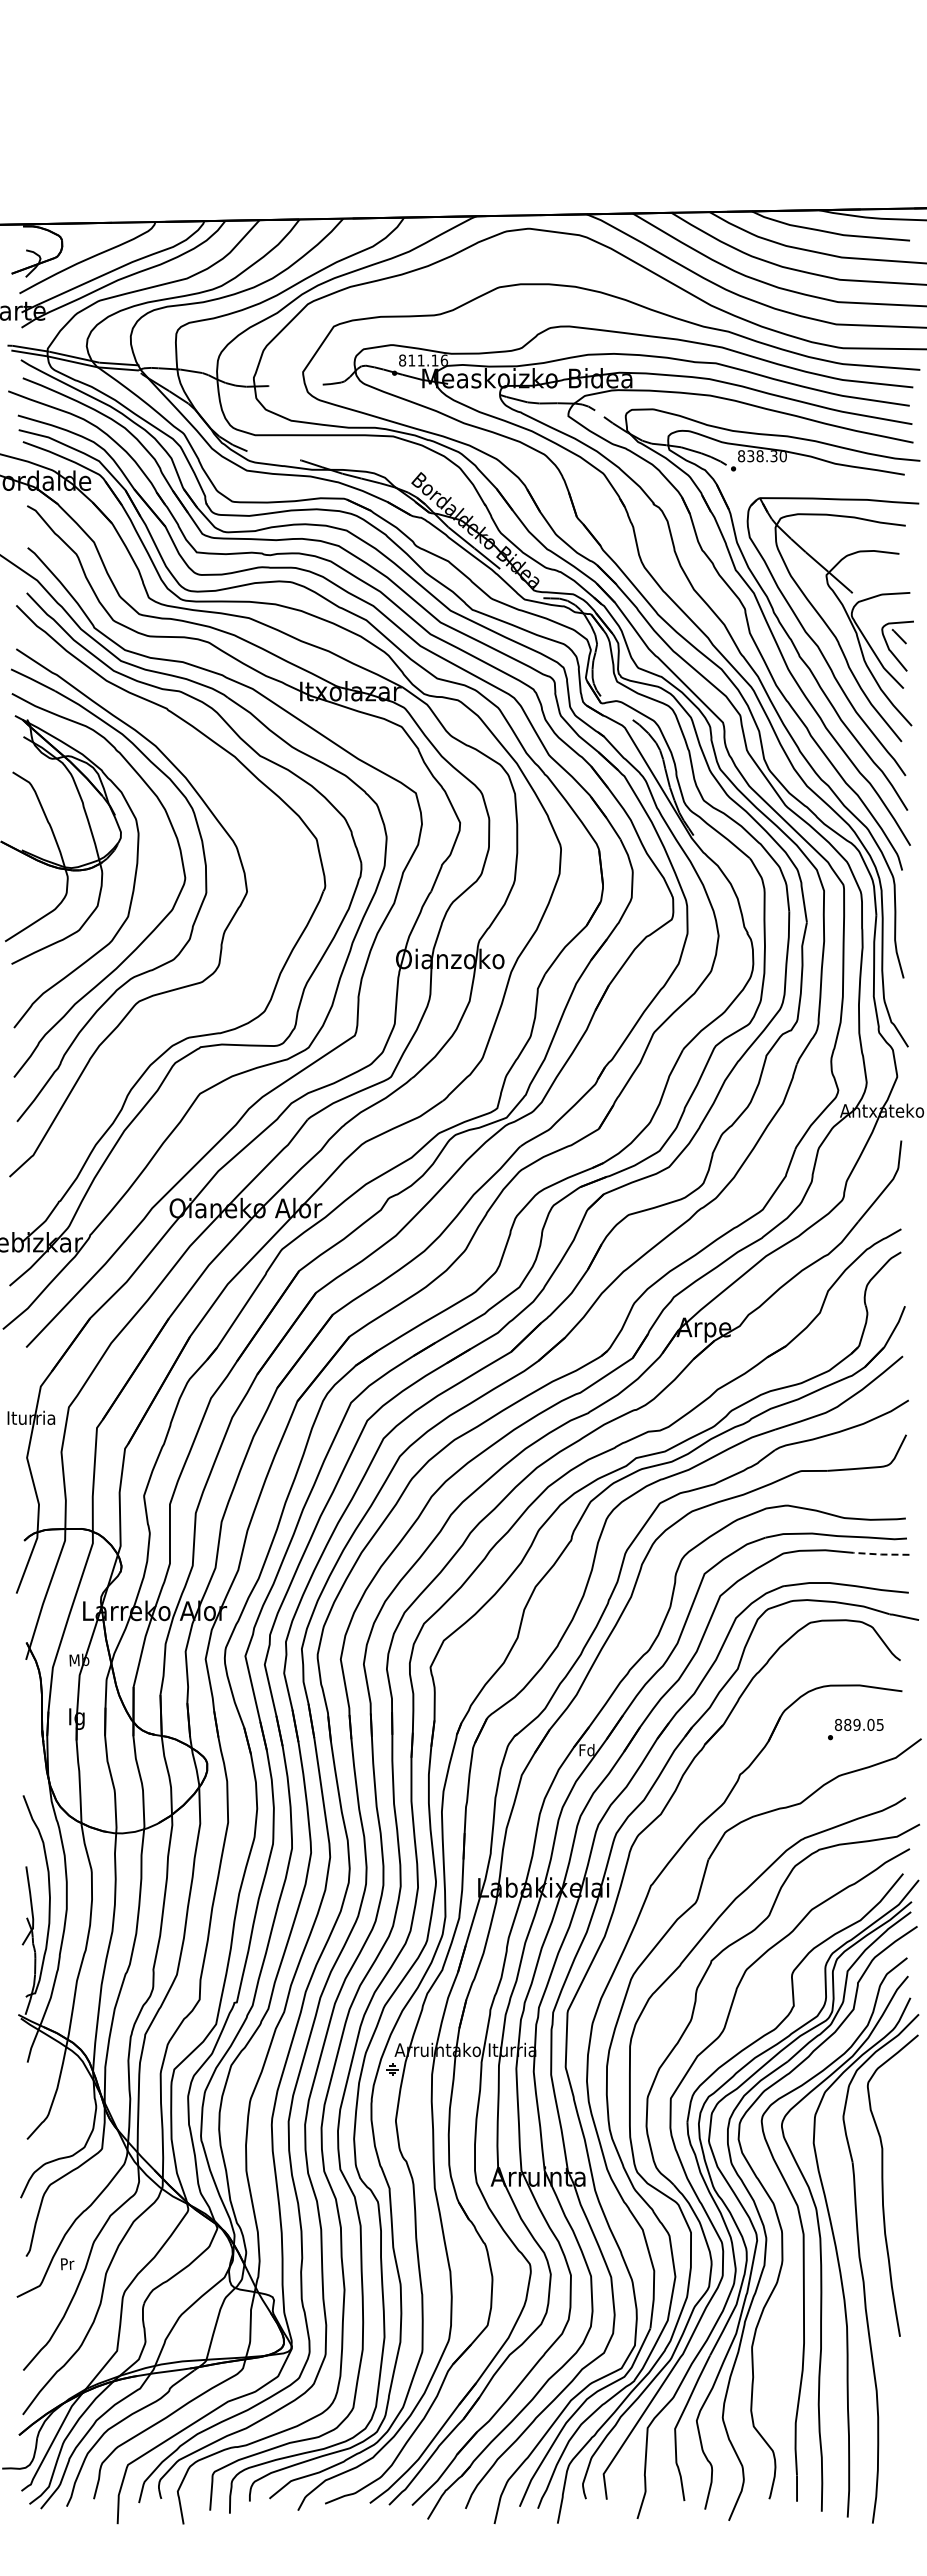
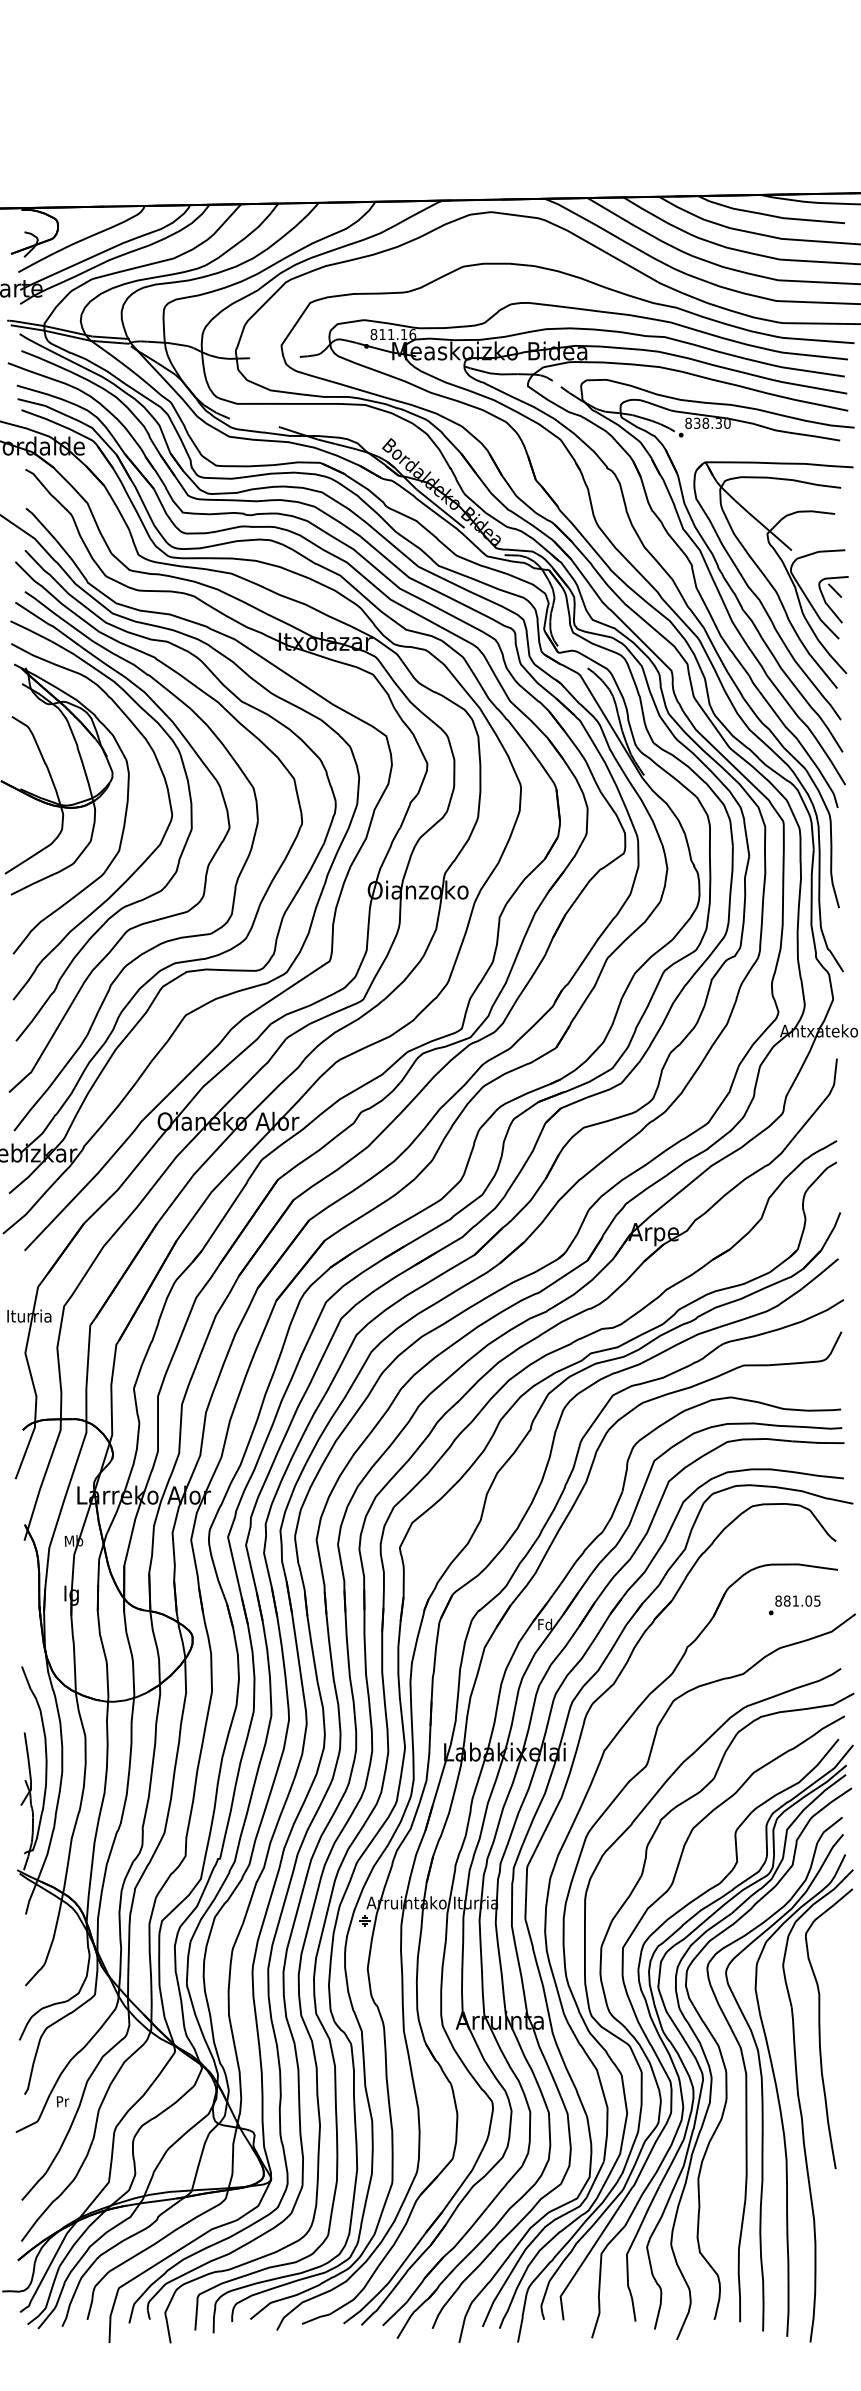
part: (178, 1013) -> (165, 940), added
line: (881, 1554) -> (818, 1442), dashed -> solid
text: (856, 1724) -> (795, 1600), 889.05 -> 881.05

